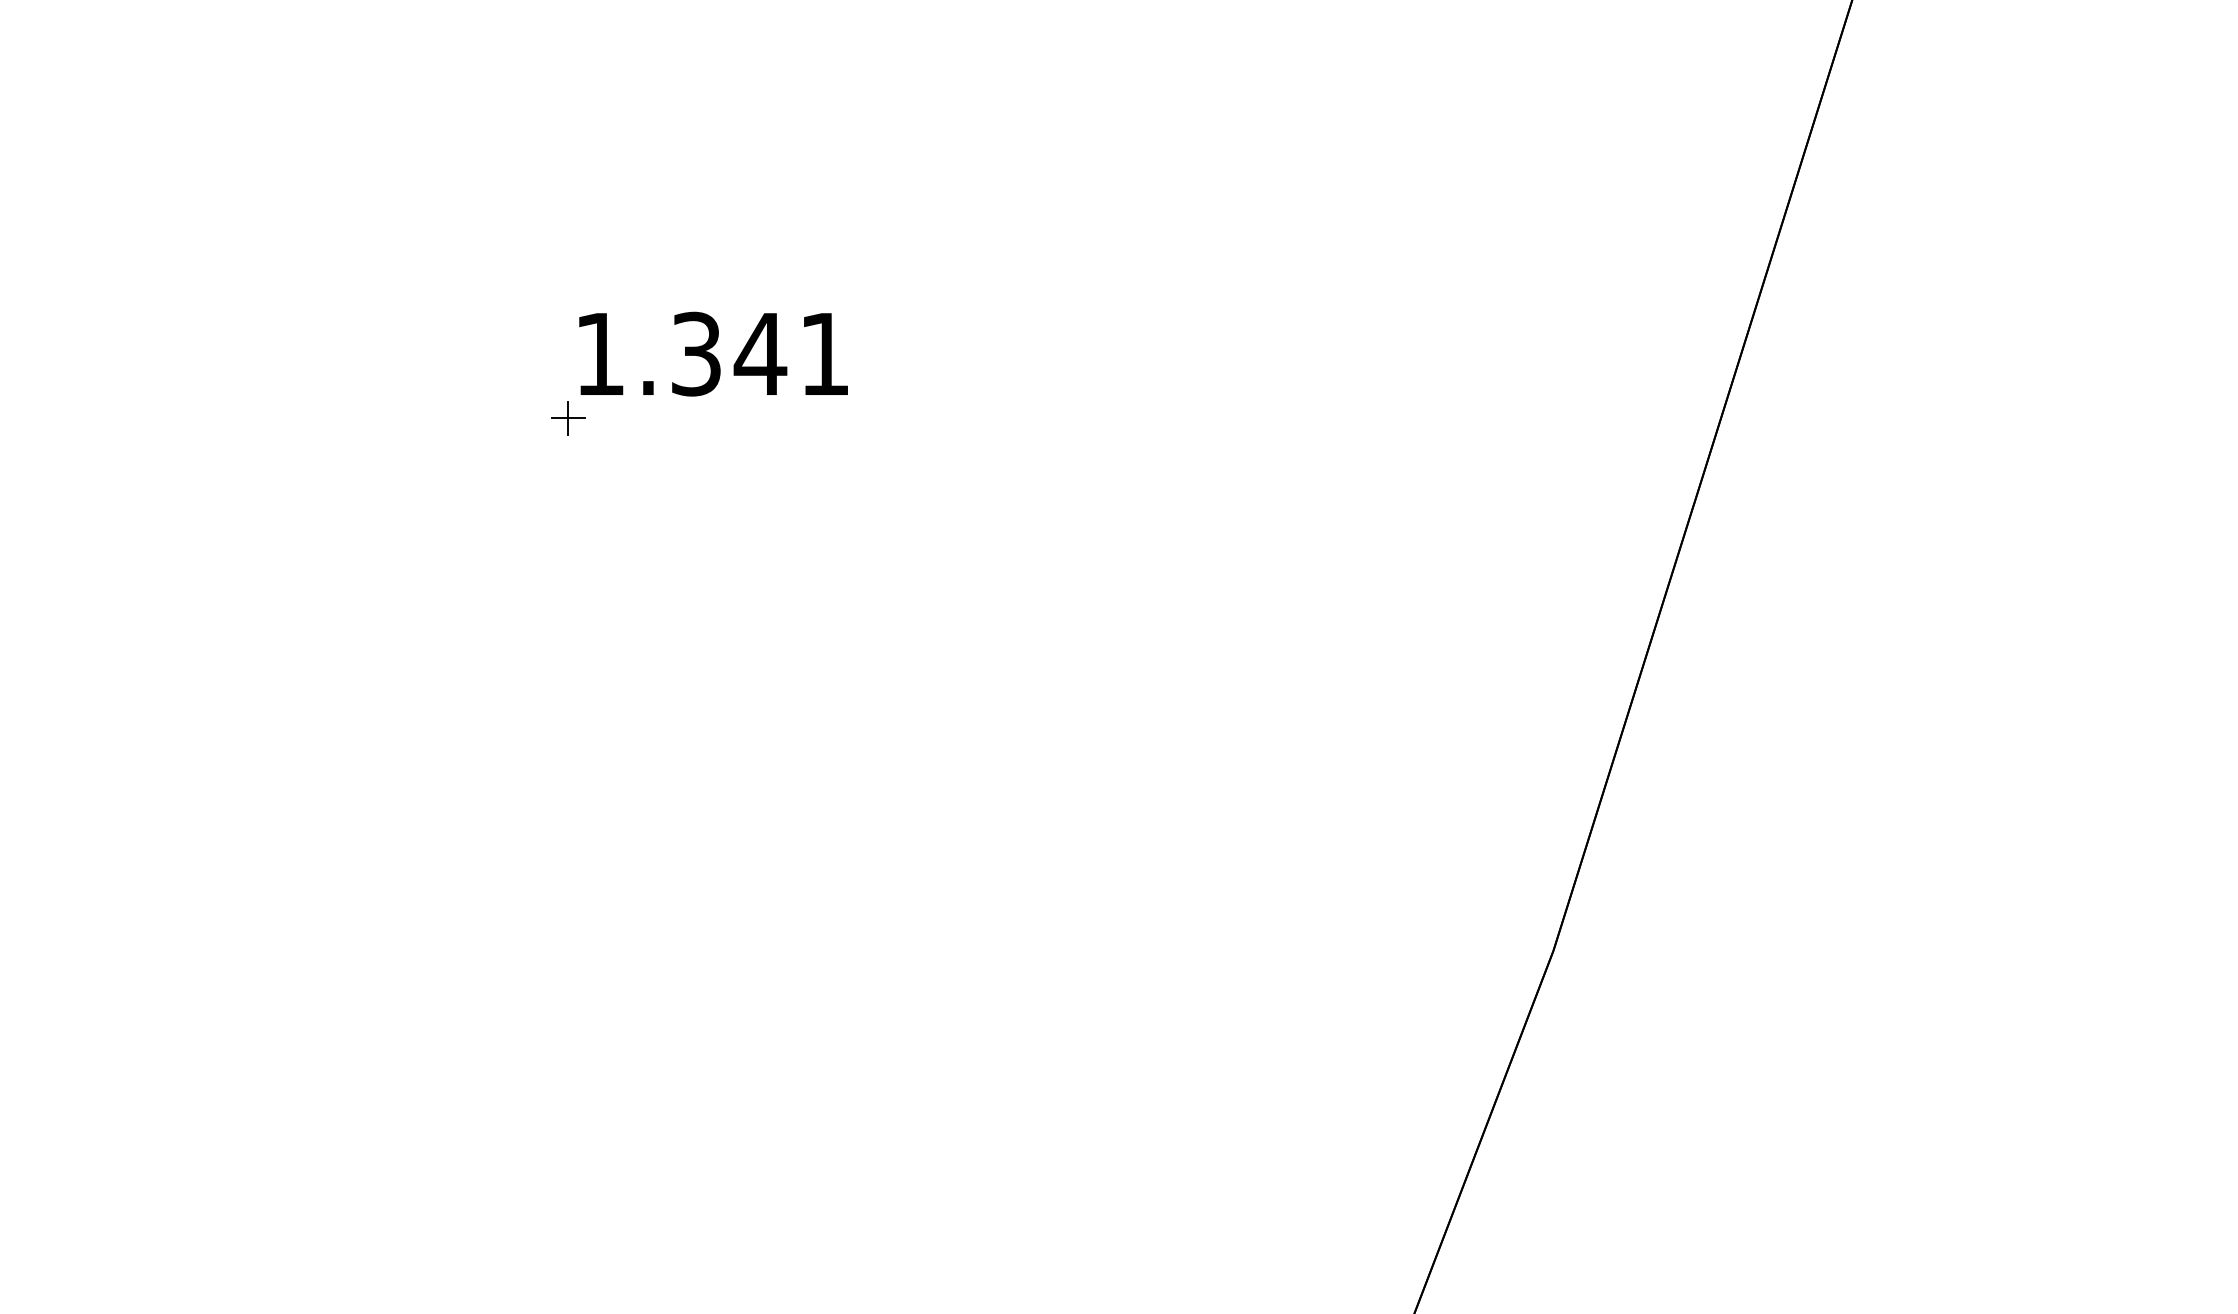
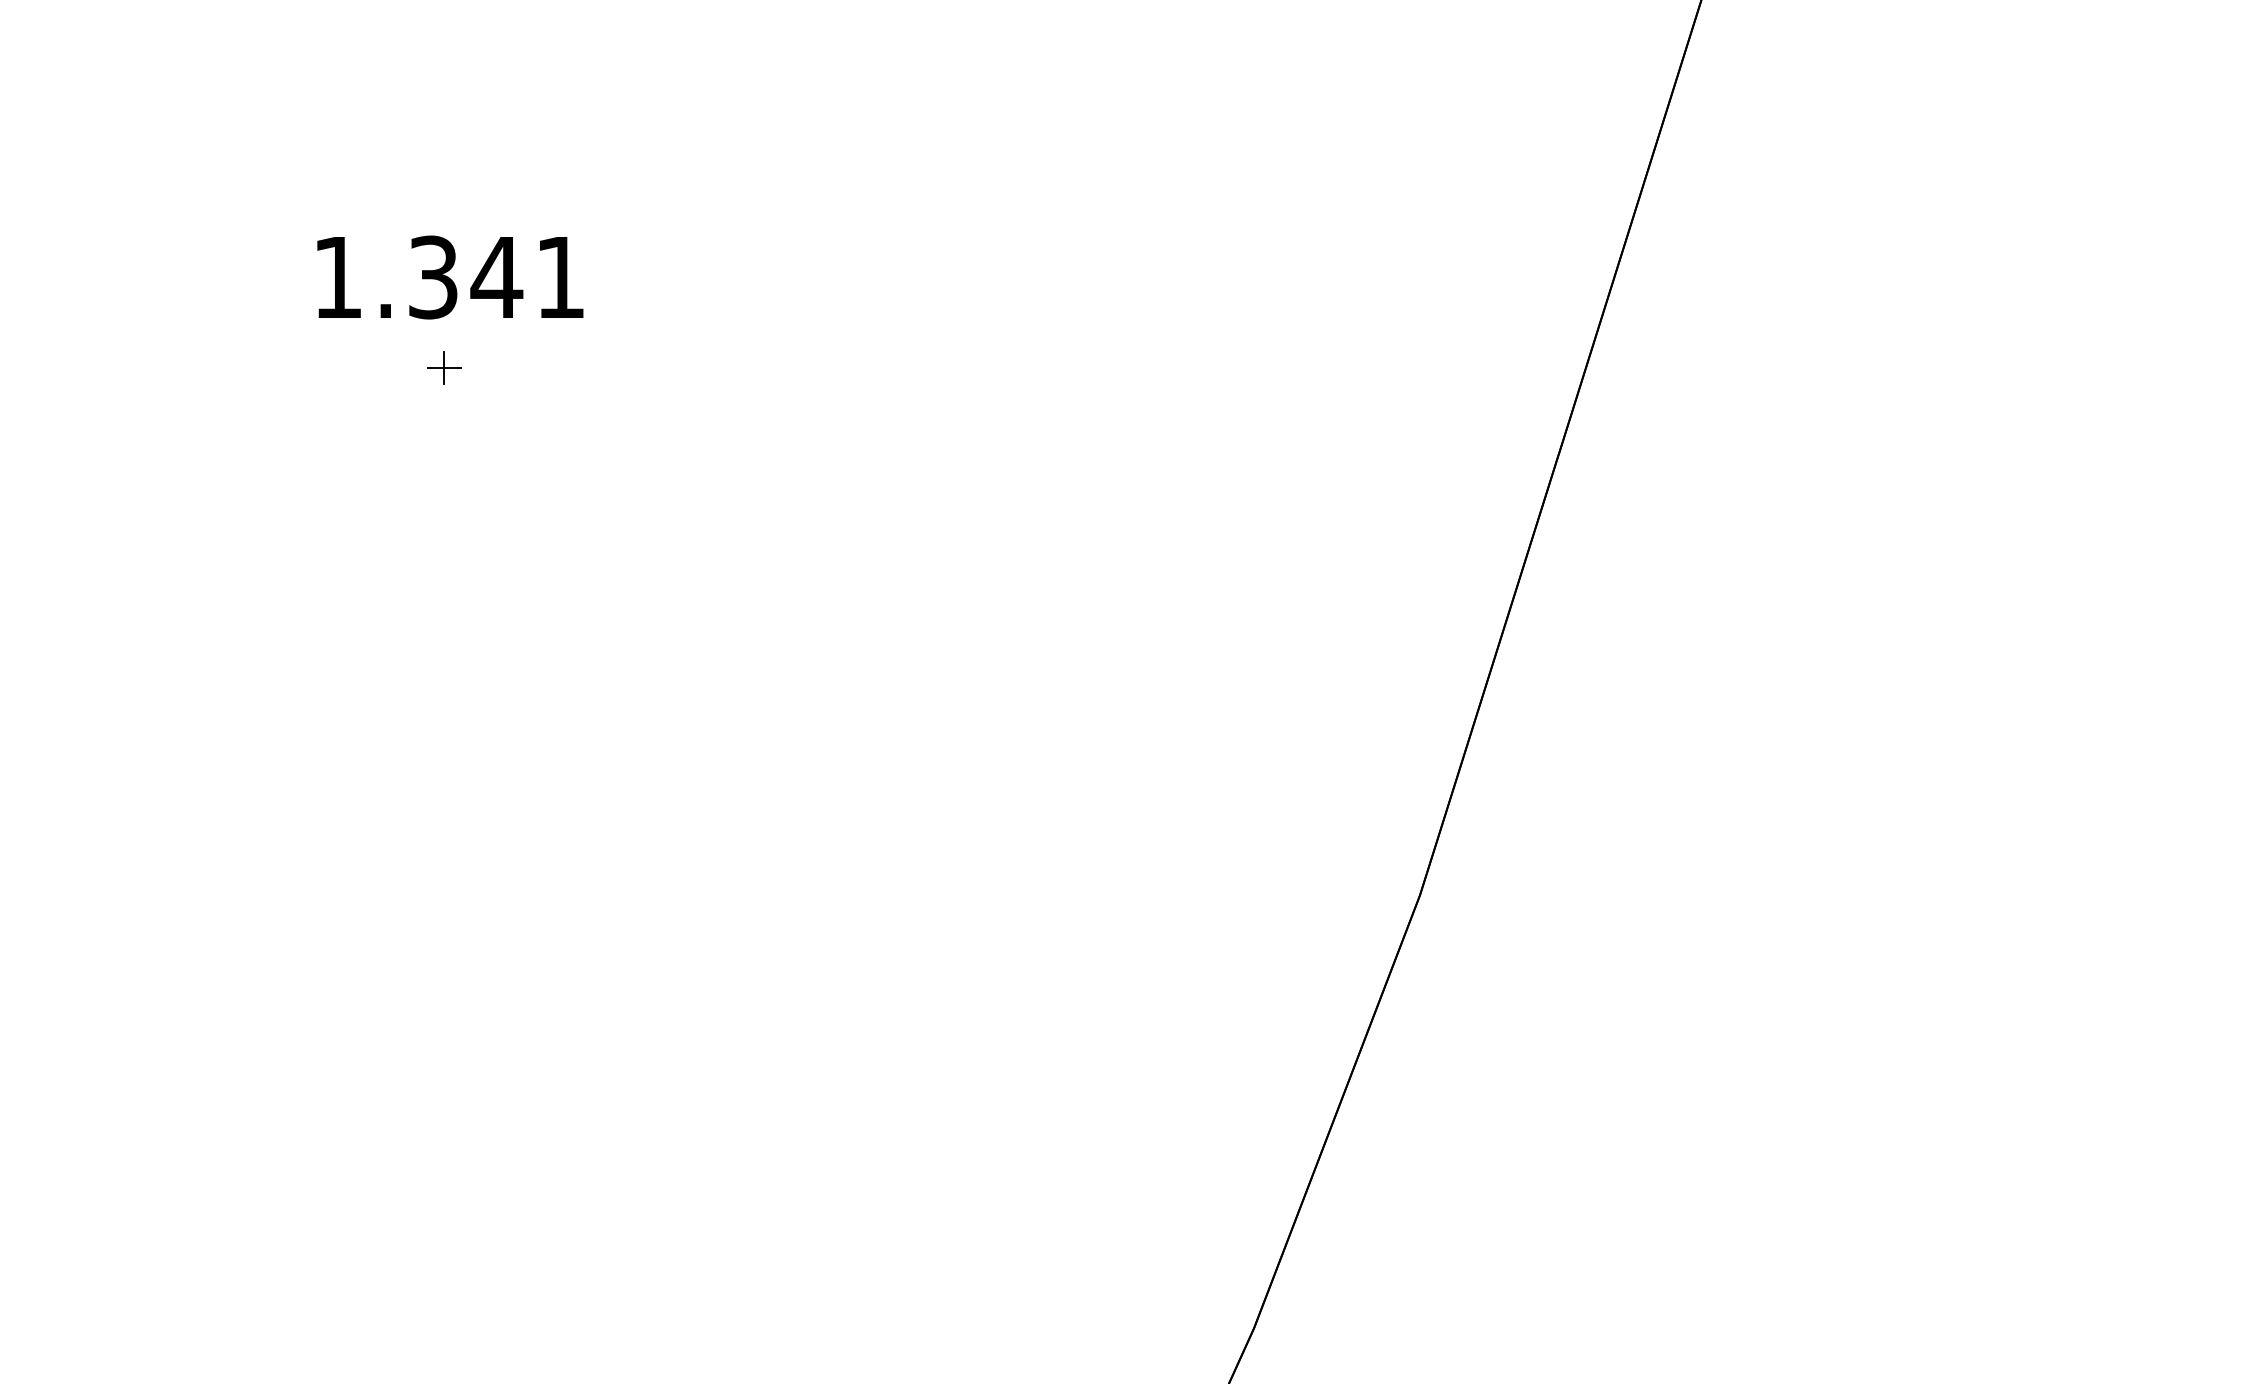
text: (713, 354) -> (450, 277), moved

